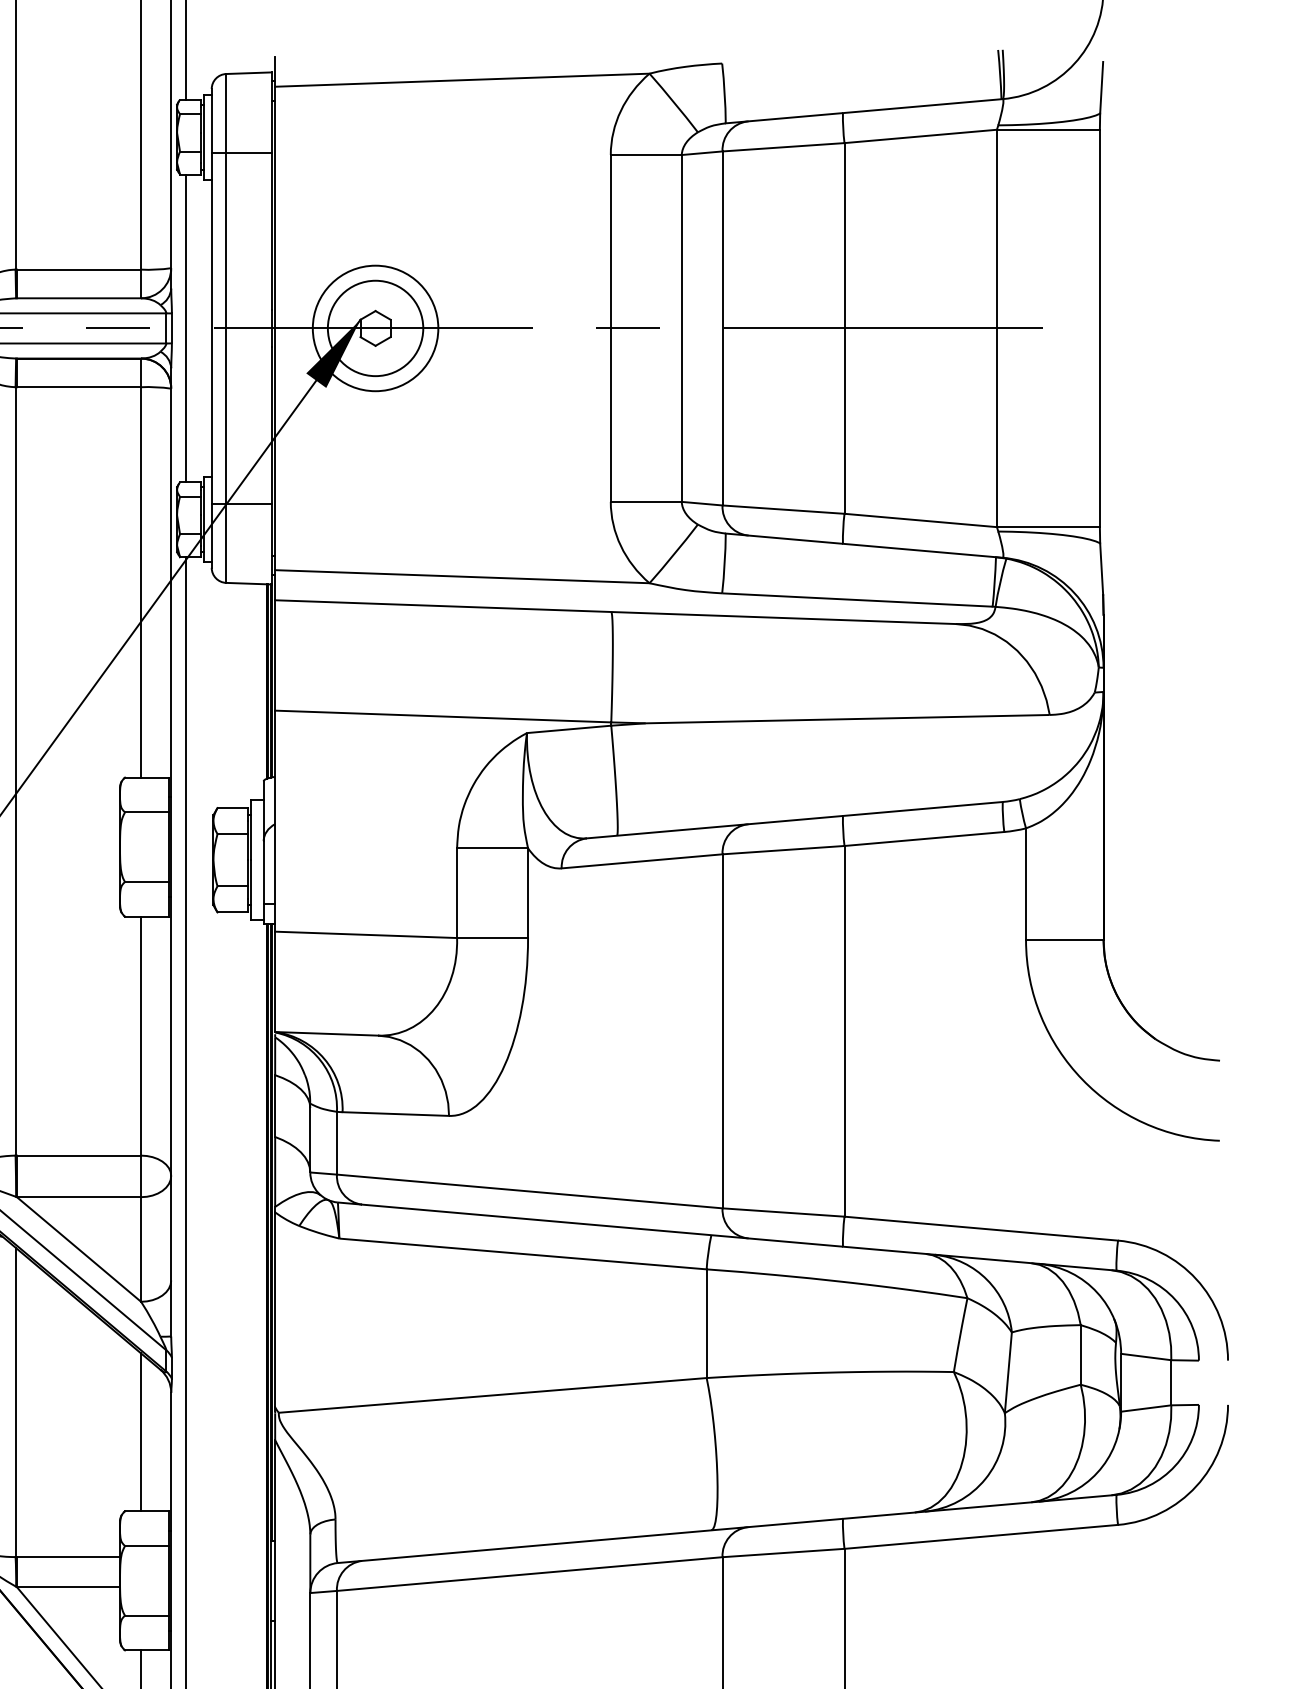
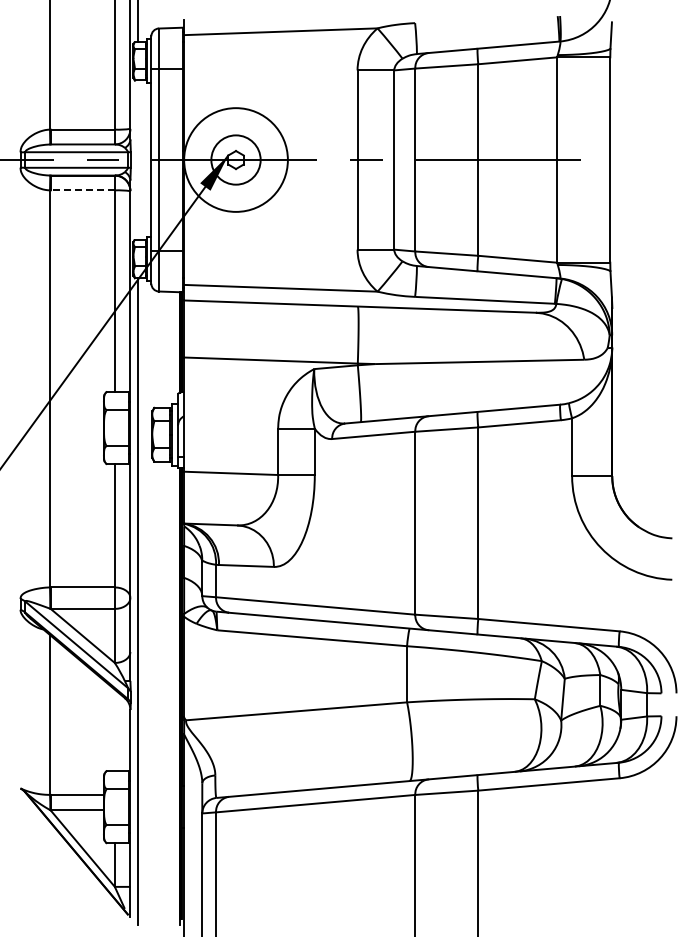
line: (186, 327) -> (138, 159), removed
circle: (374, 327) -> (235, 159), size x1.6
line: (78, 387) -> (82, 190), solid -> dashed
line: (140, 1432) -> (114, 730), removed

